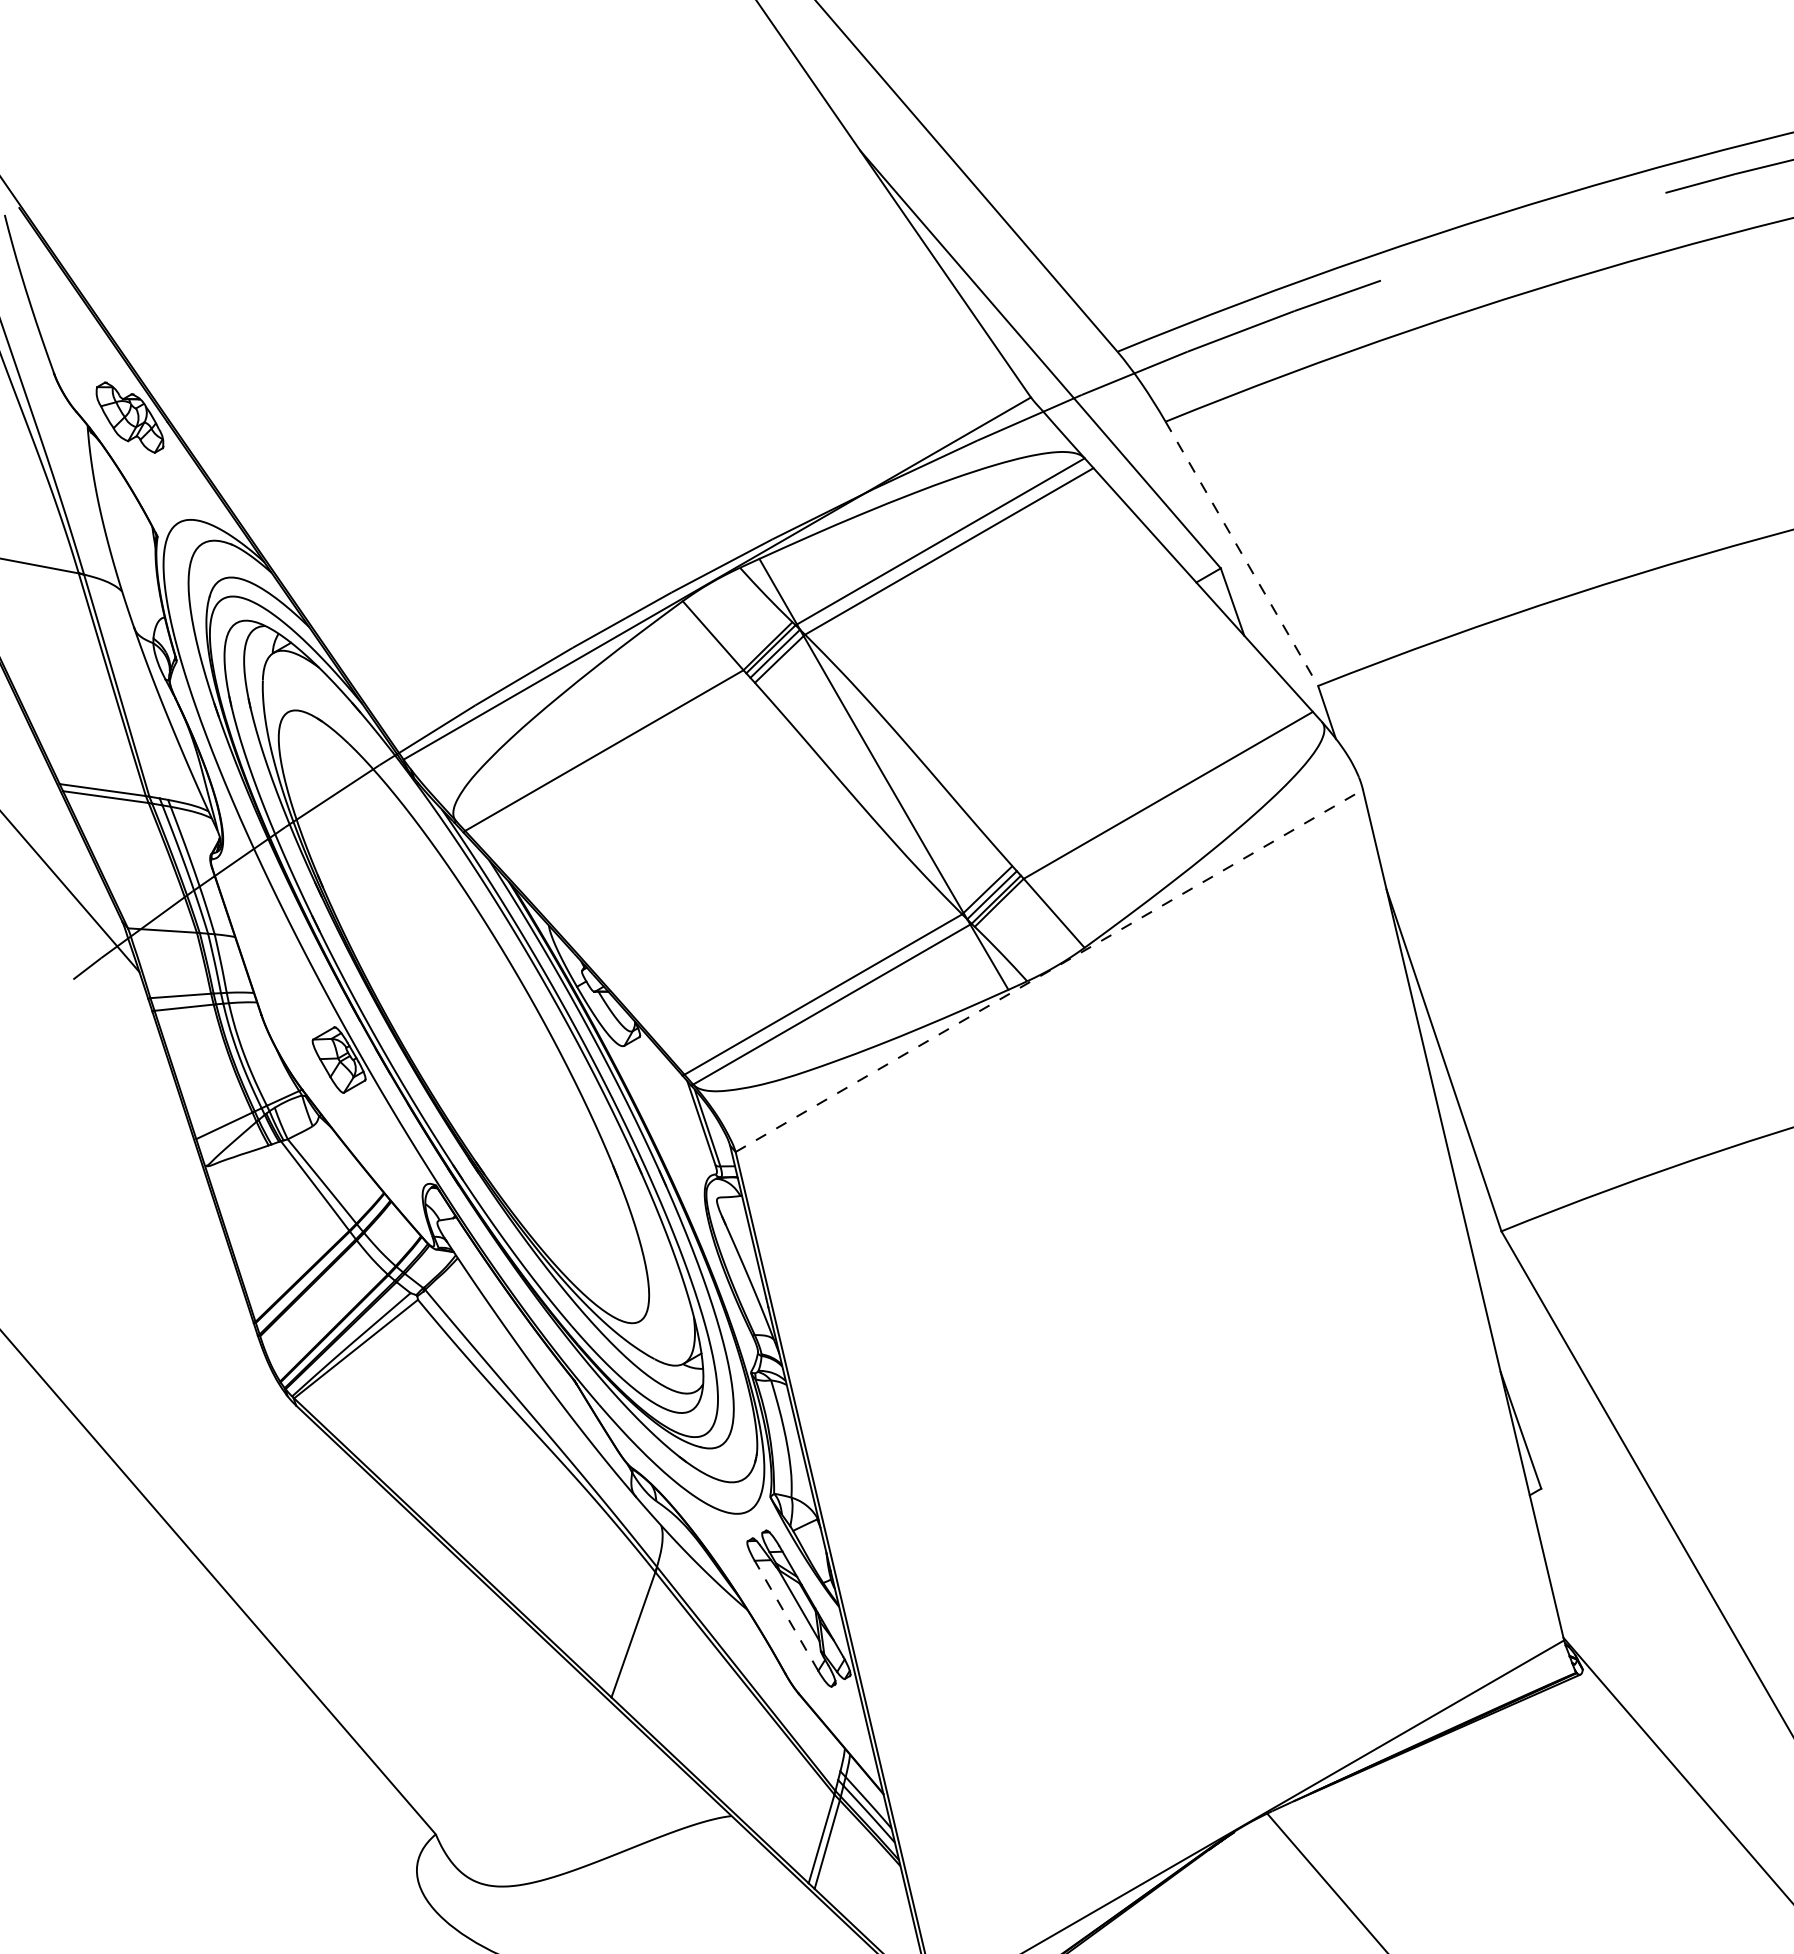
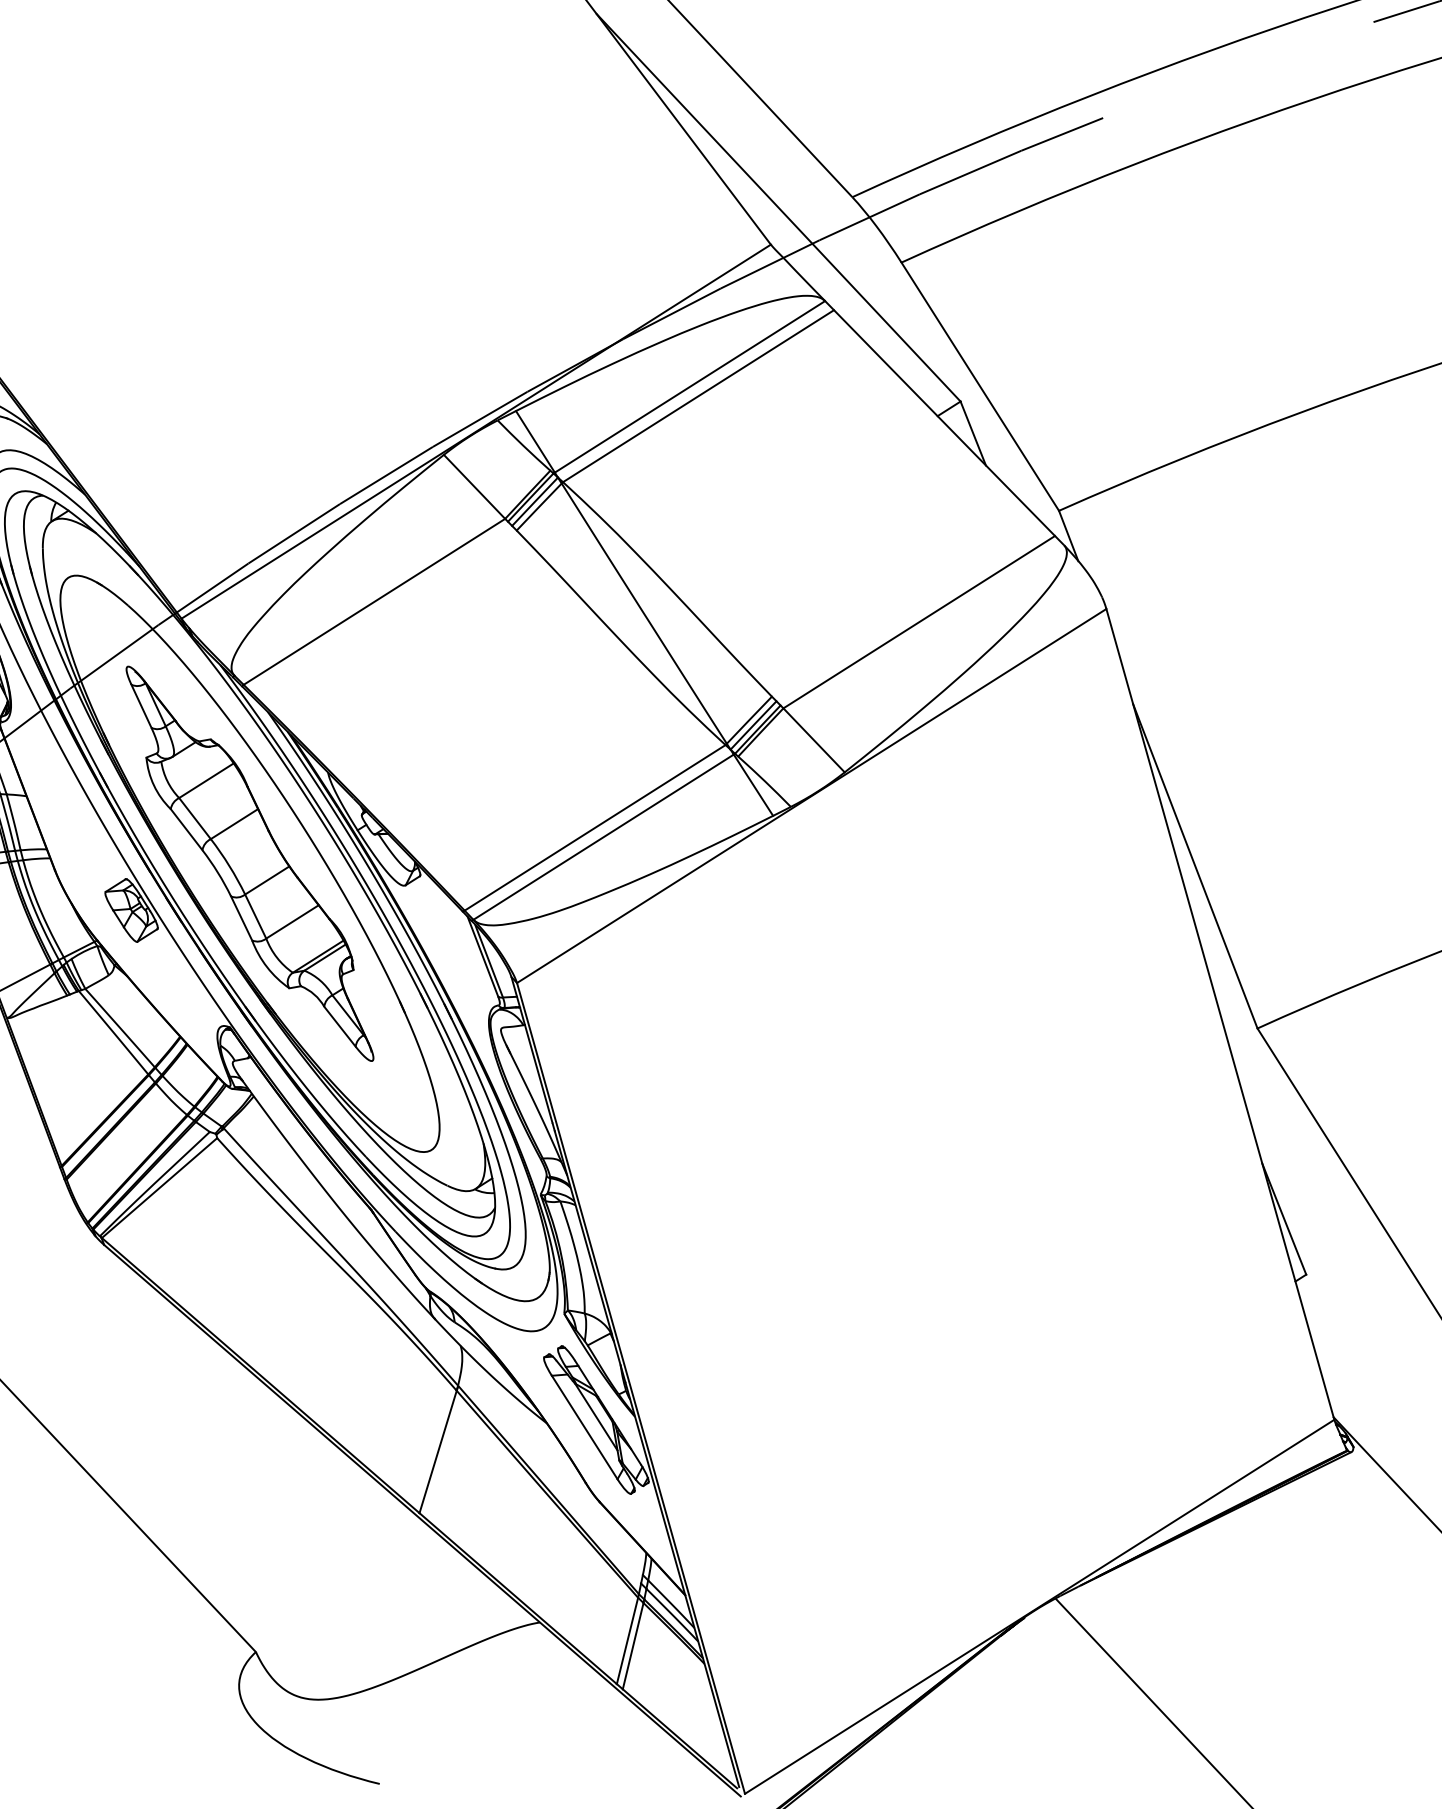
line: (1241, 553) -> (979, 386), dashed -> solid
line: (1049, 970) -> (811, 795), dashed -> solid
part: (463, 1016) -> (249, 863), added
line: (786, 1615) -> (584, 1427), dashed -> solid

